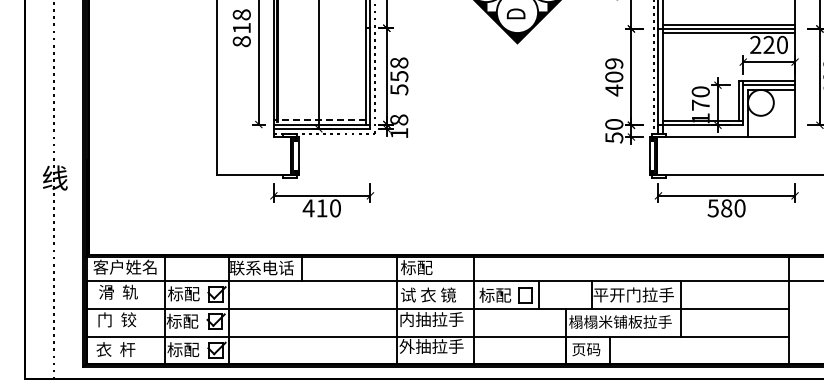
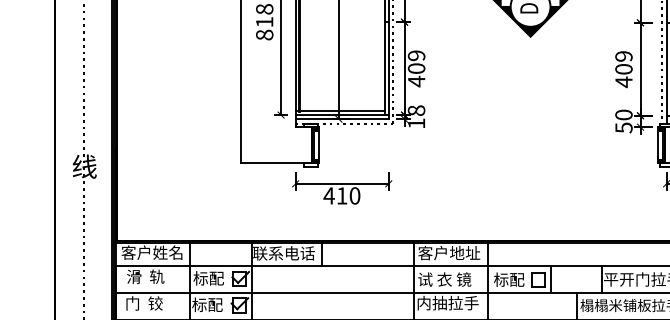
text: (399, 76) -> (416, 68), 558 -> 409
line: (321, 120) -> (341, 111), dashed -> solid
text: (432, 267) -> (448, 252), 标配 -> 客户地址

